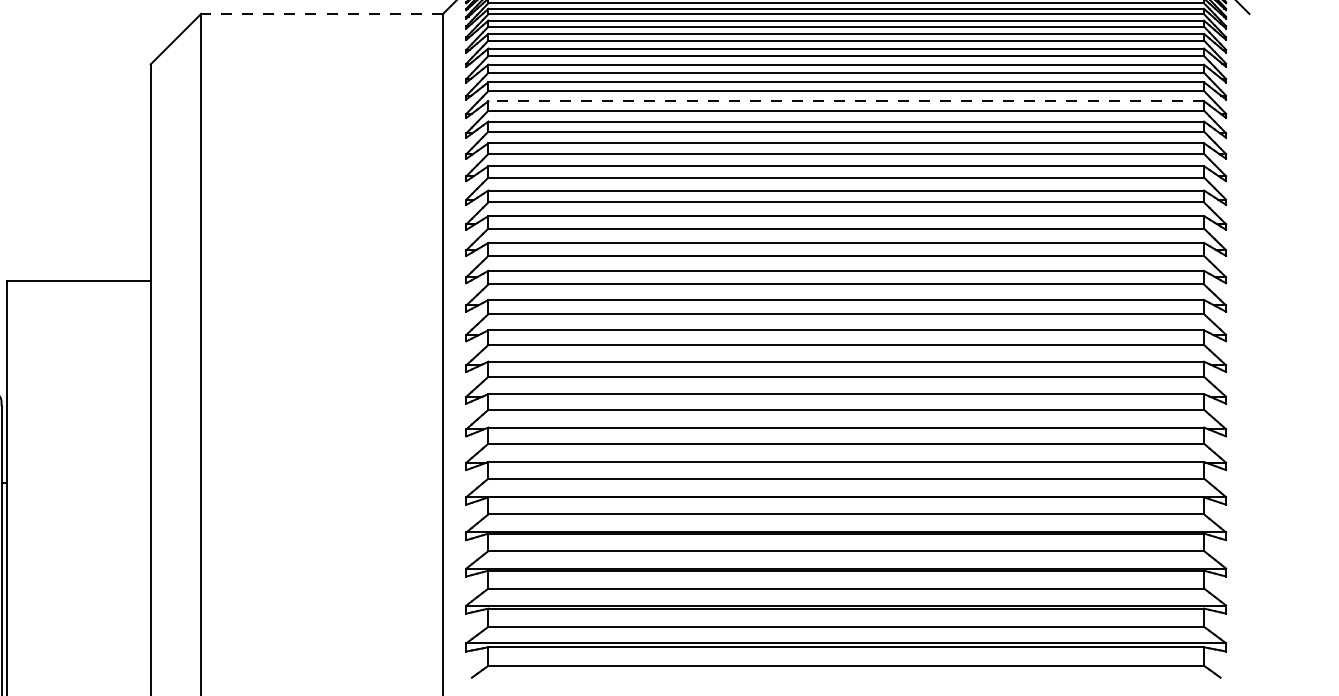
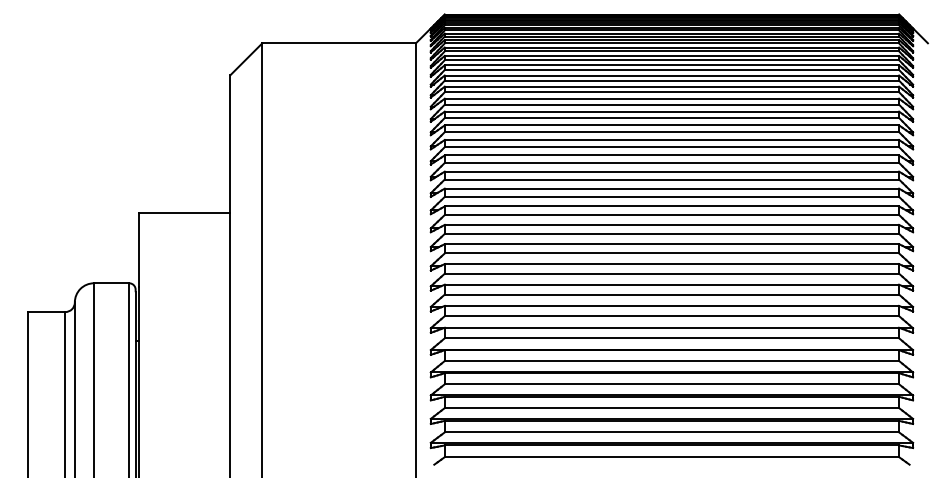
line: (322, 14) -> (339, 43), dashed -> solid
line: (845, 100) -> (671, 98), dashed -> solid

